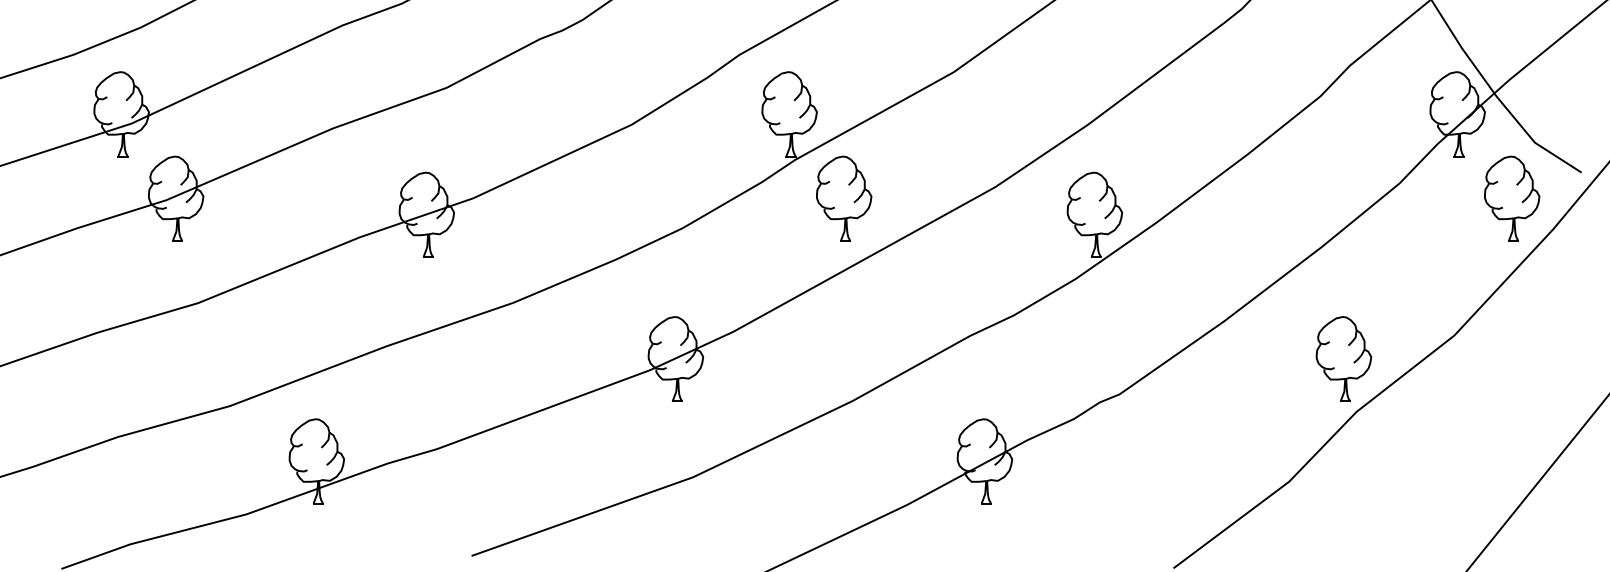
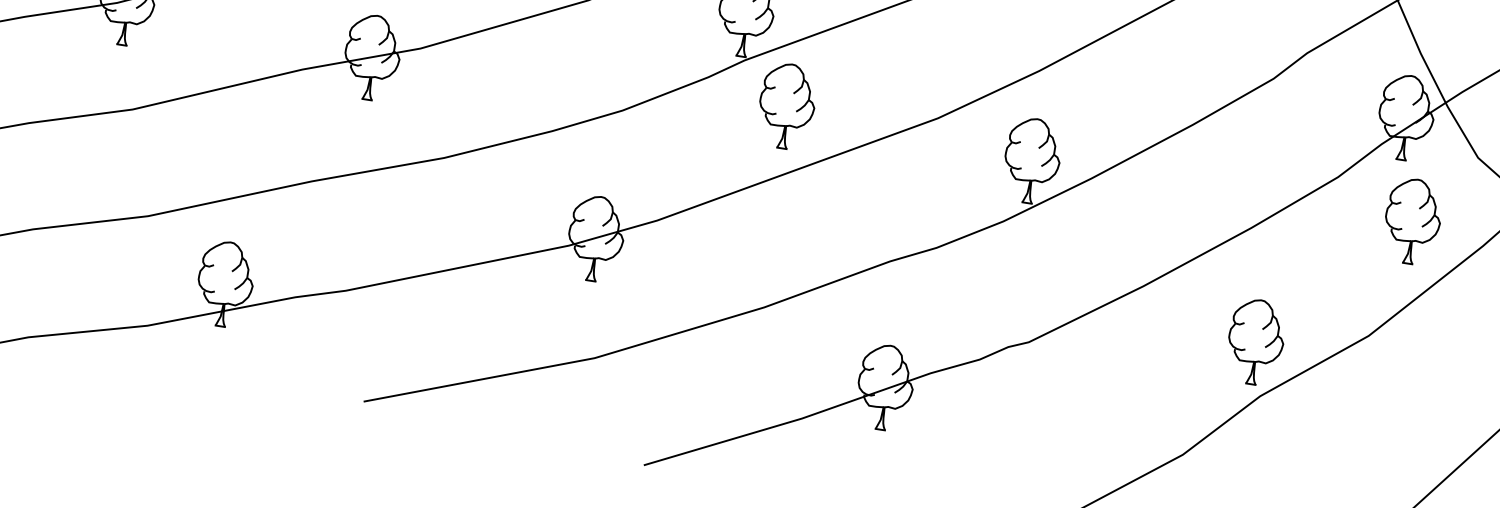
part: (1512, 198) -> (1413, 221), moved

